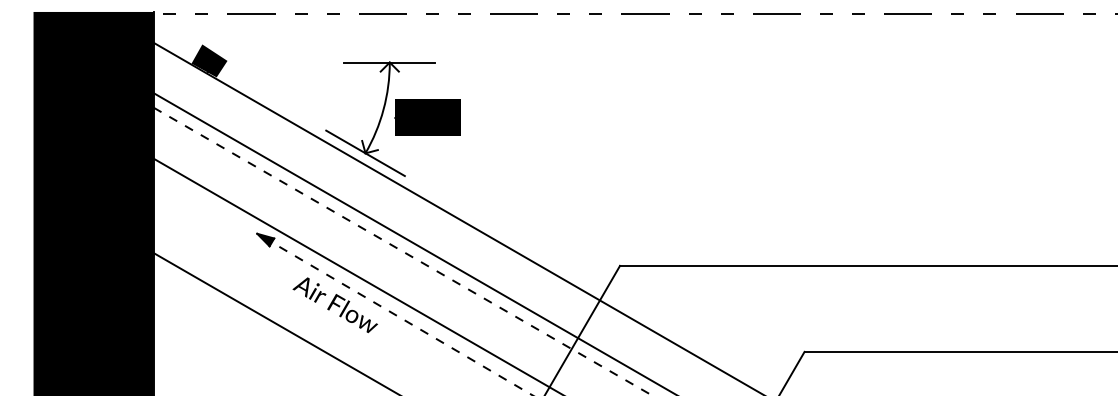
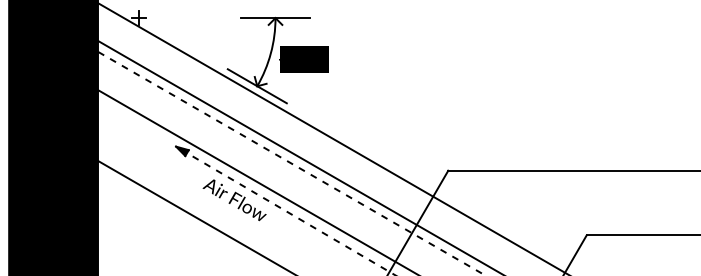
fill: (209, 60) -> (140, 16), removed

